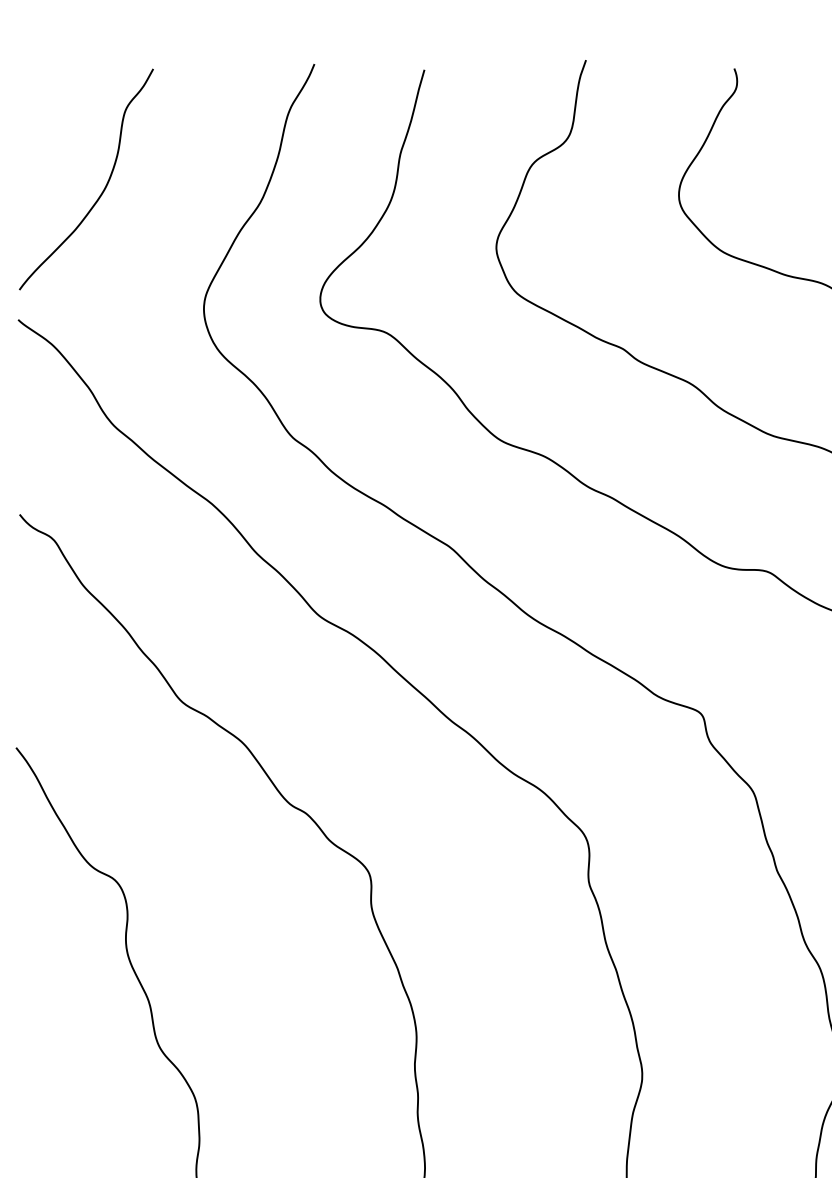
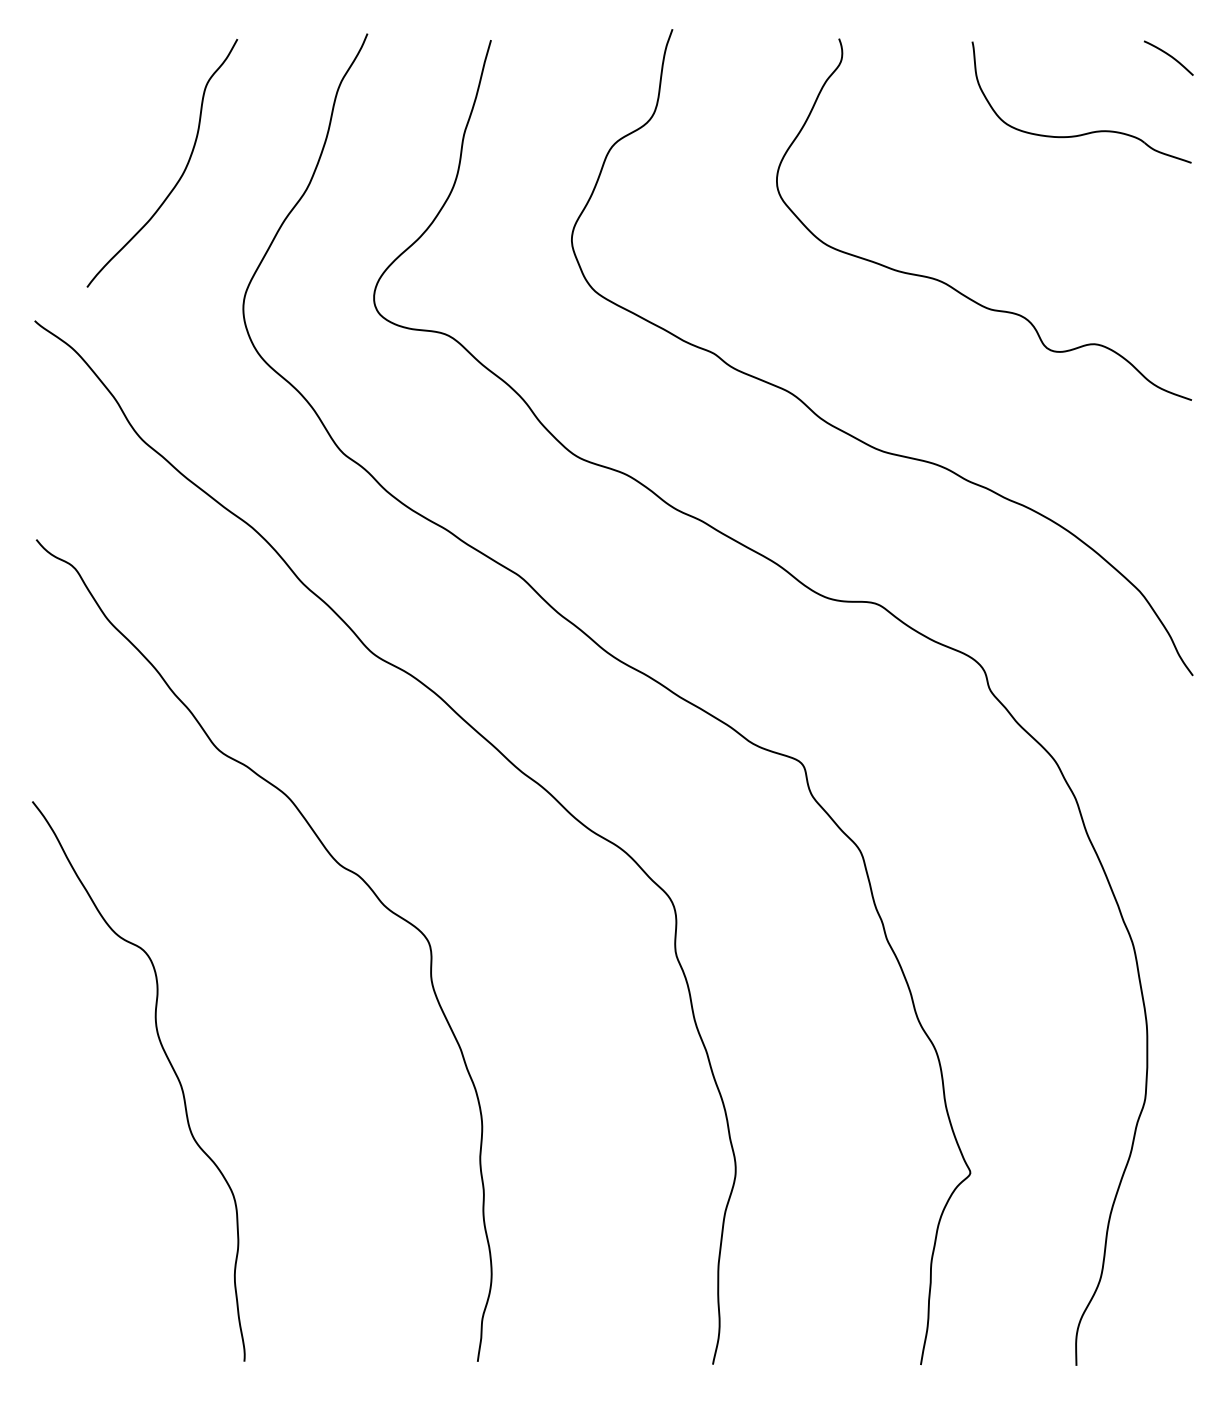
curve: (104, 187) -> (182, 172), moved

